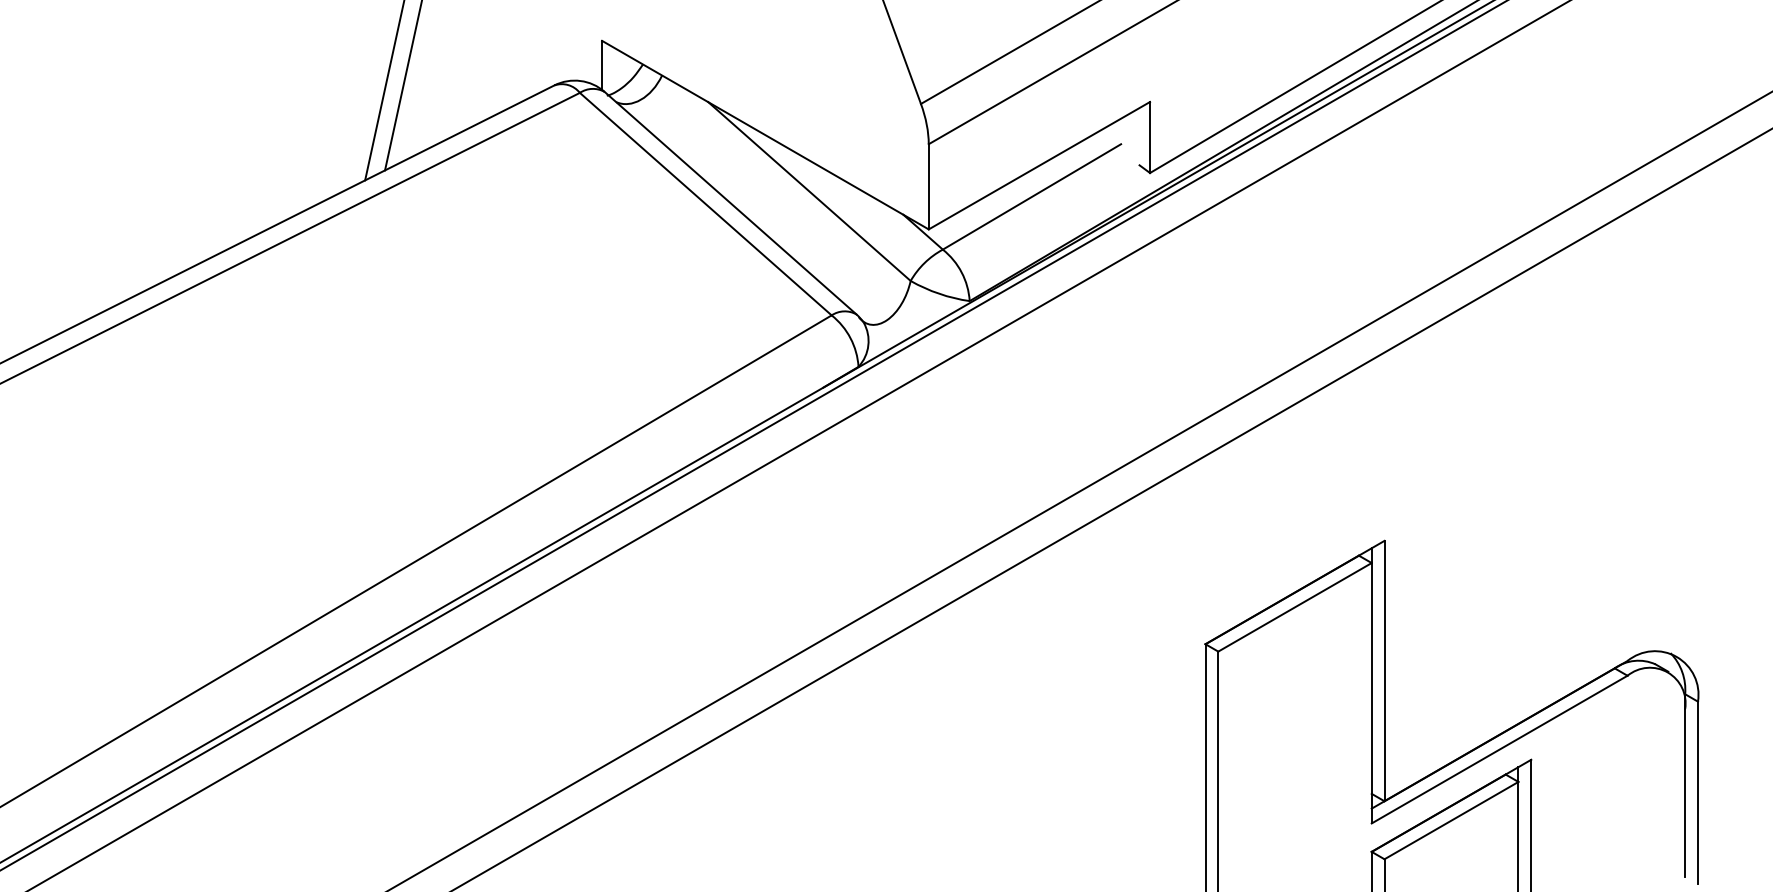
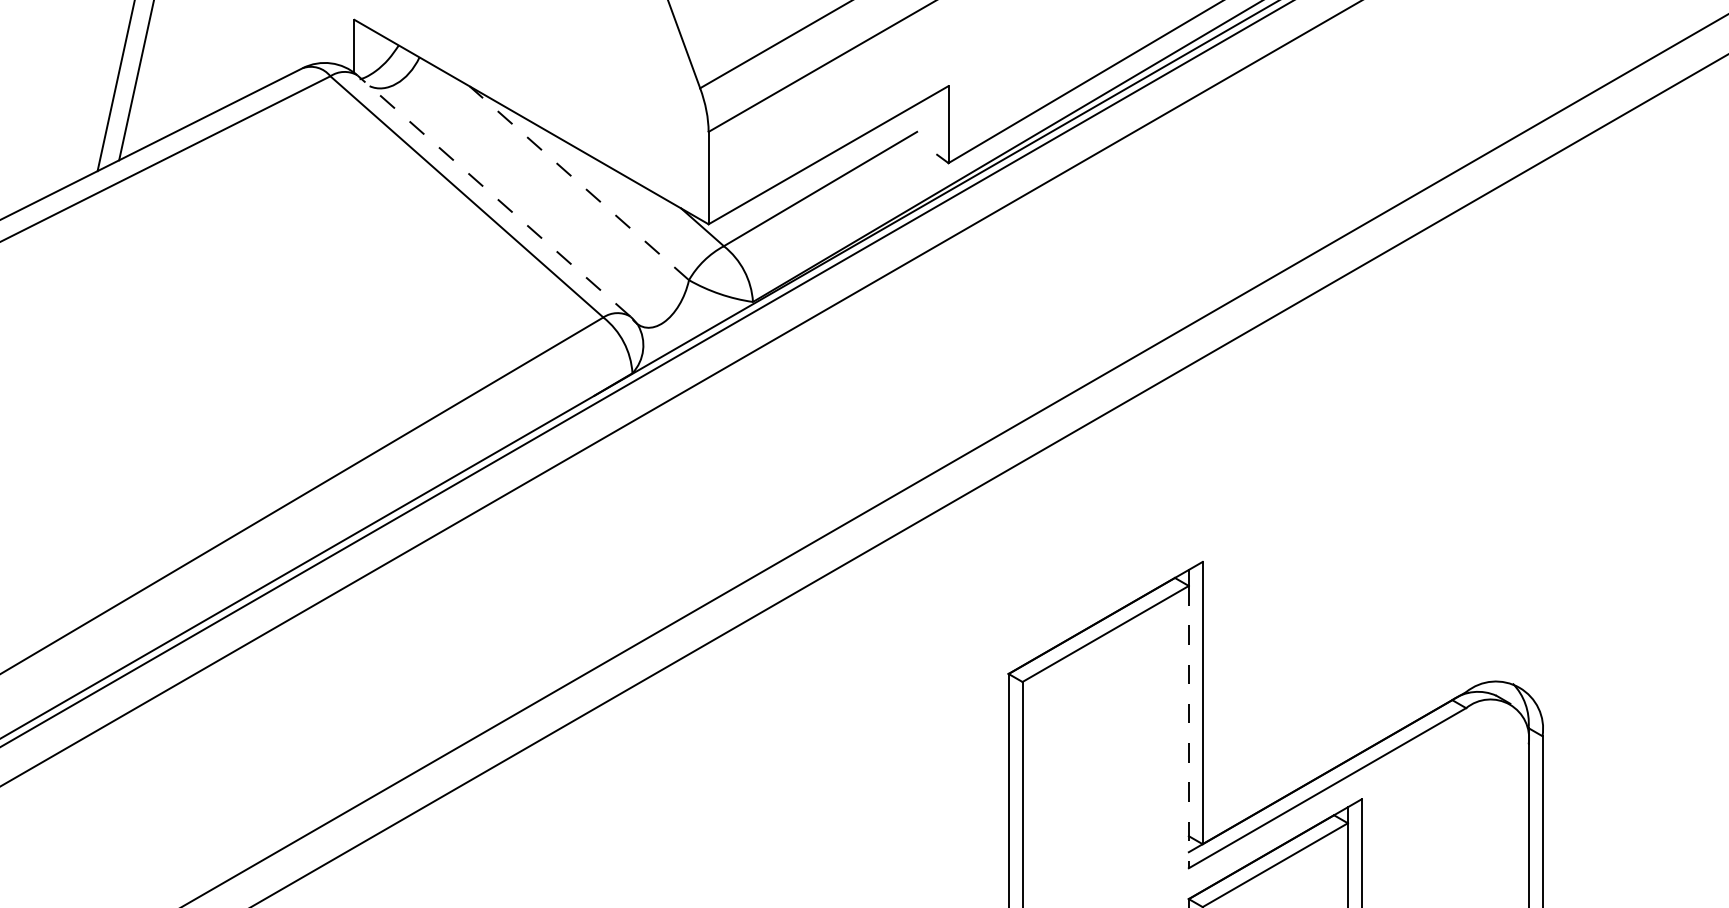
line: (809, 191) -> (579, 183), solid -> dashed
line: (730, 202) -> (493, 195), solid -> dashed
line: (1371, 693) -> (1188, 727), solid -> dashed

